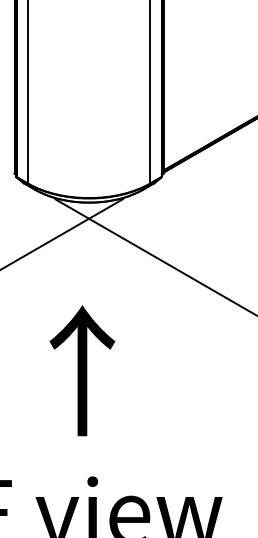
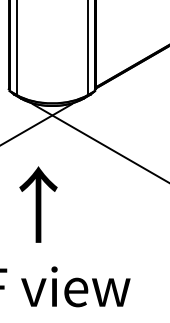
text: (82, 370) -> (38, 204), moved

